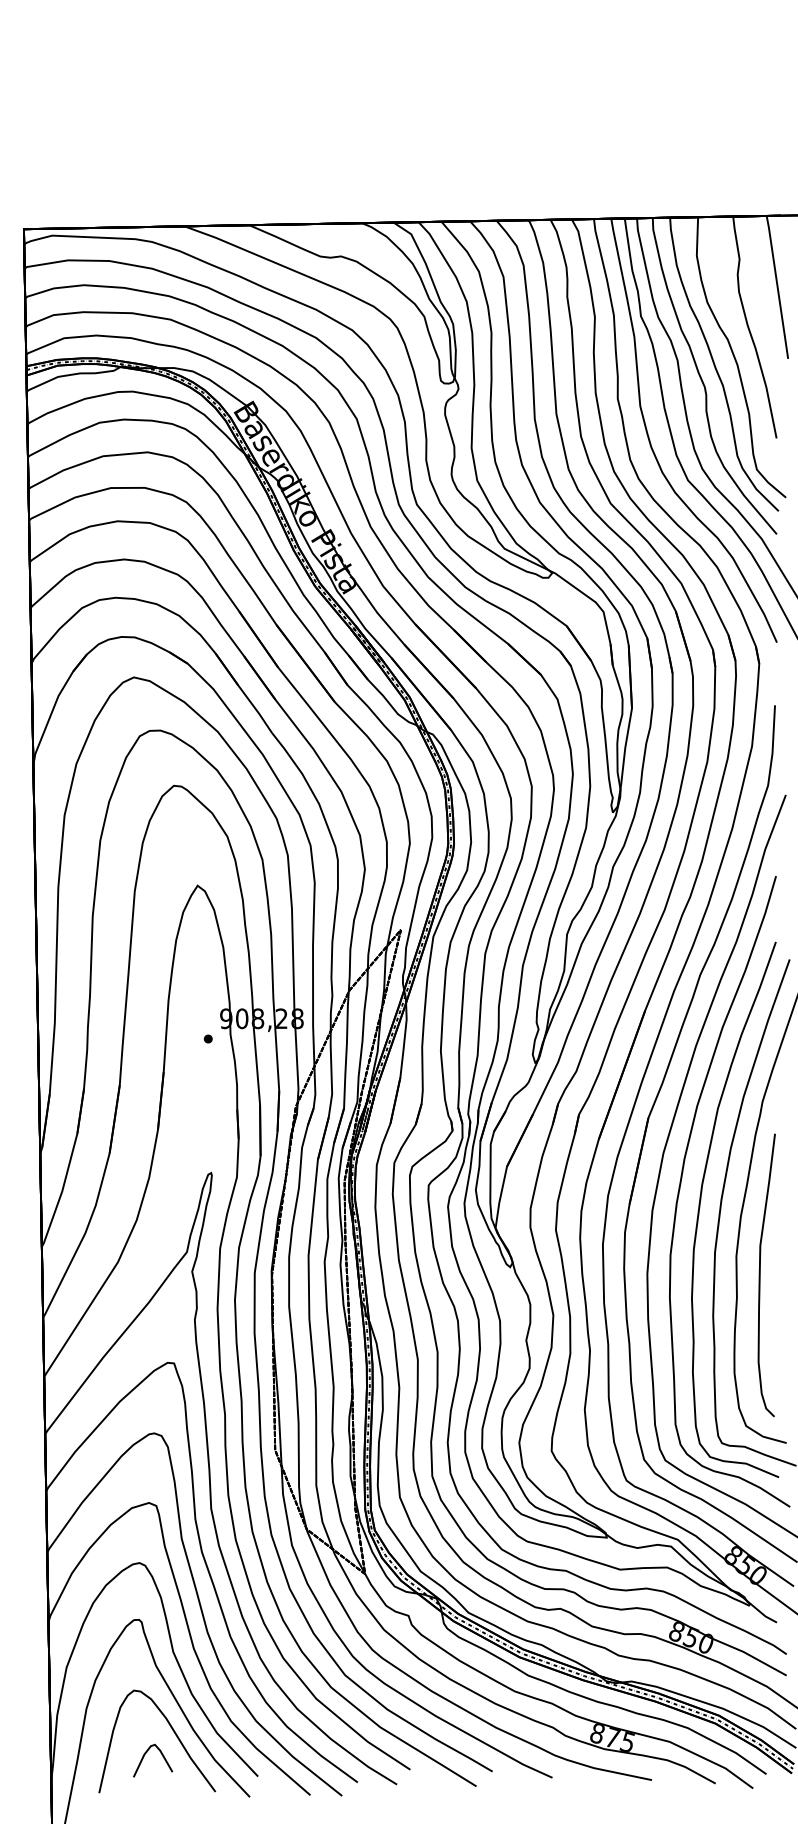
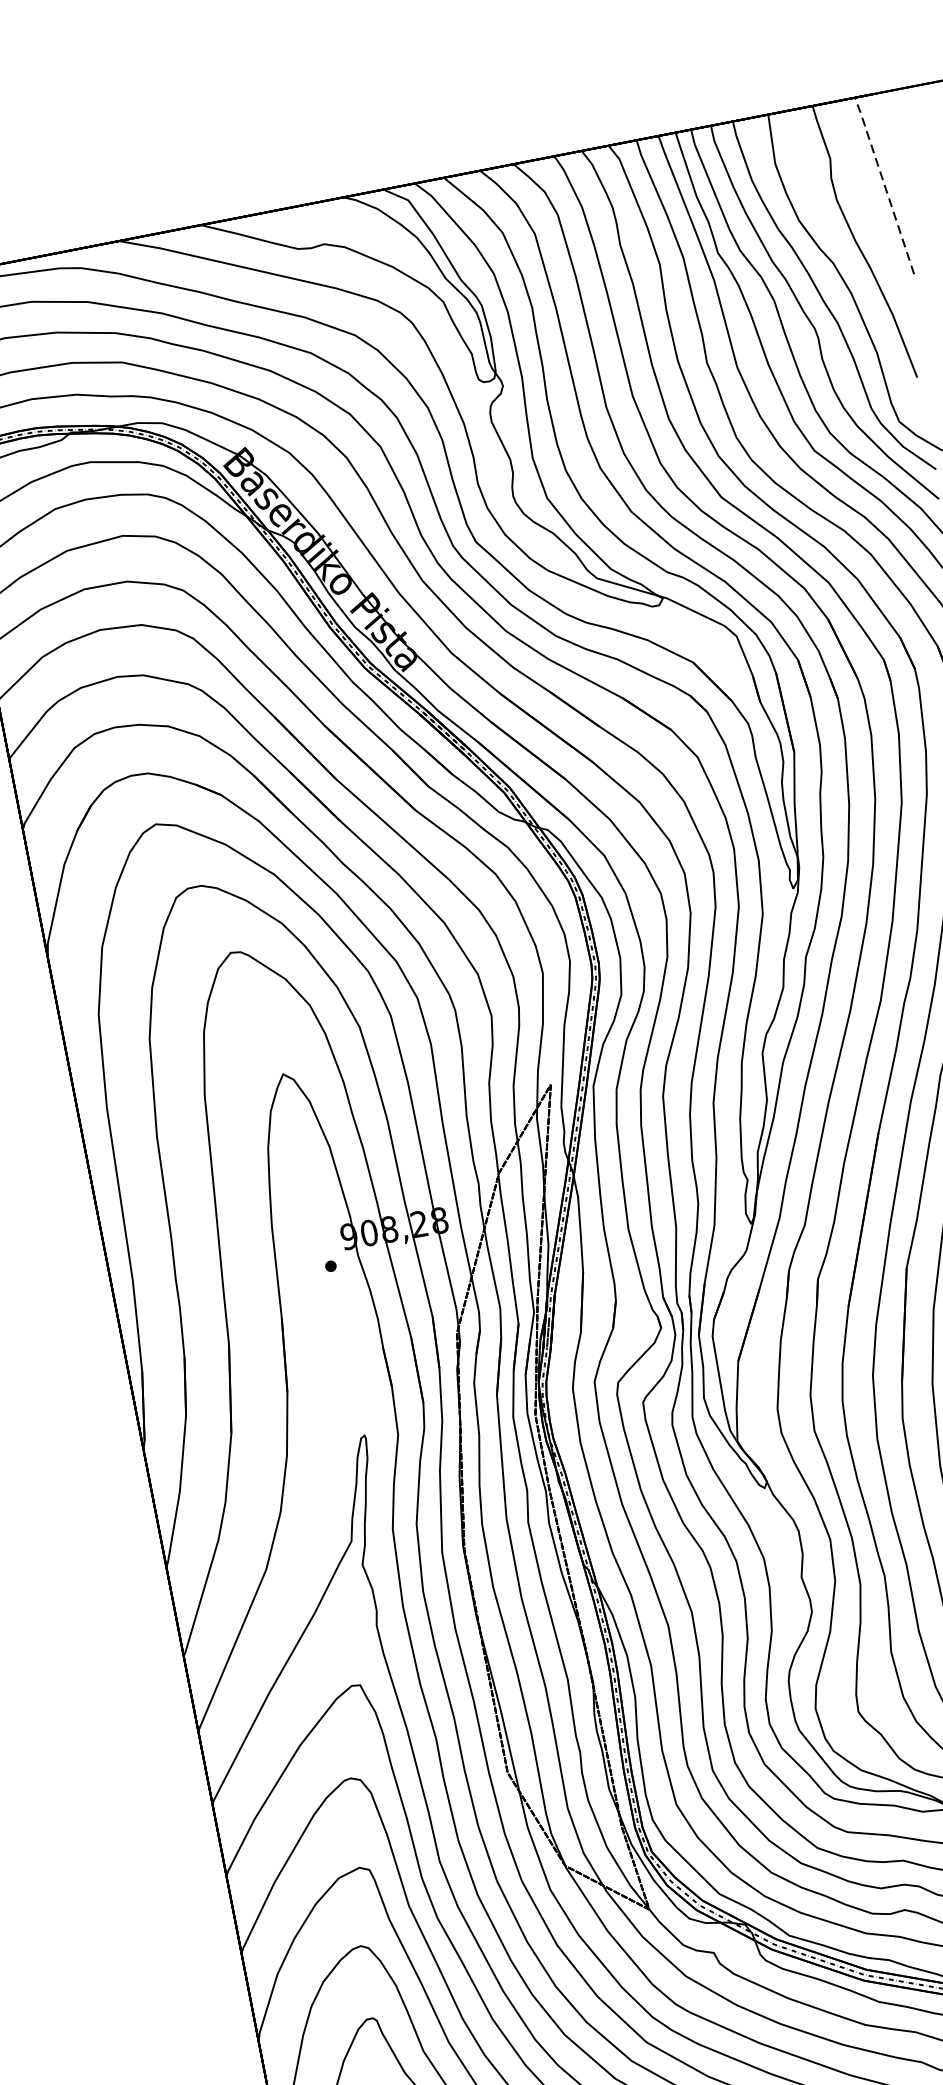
line: (777, 286) -> (884, 184), solid -> dashed

